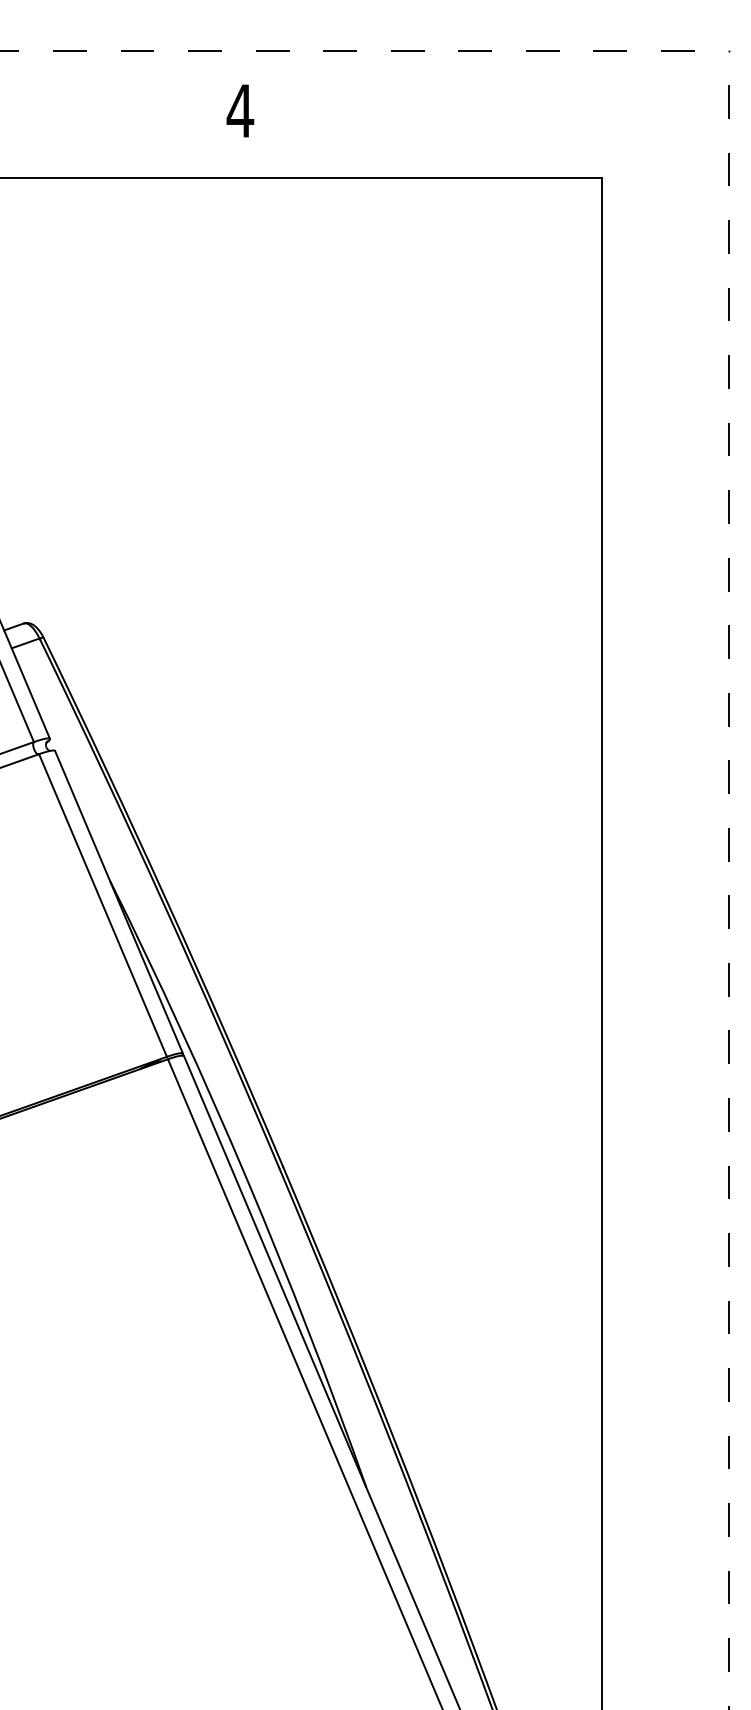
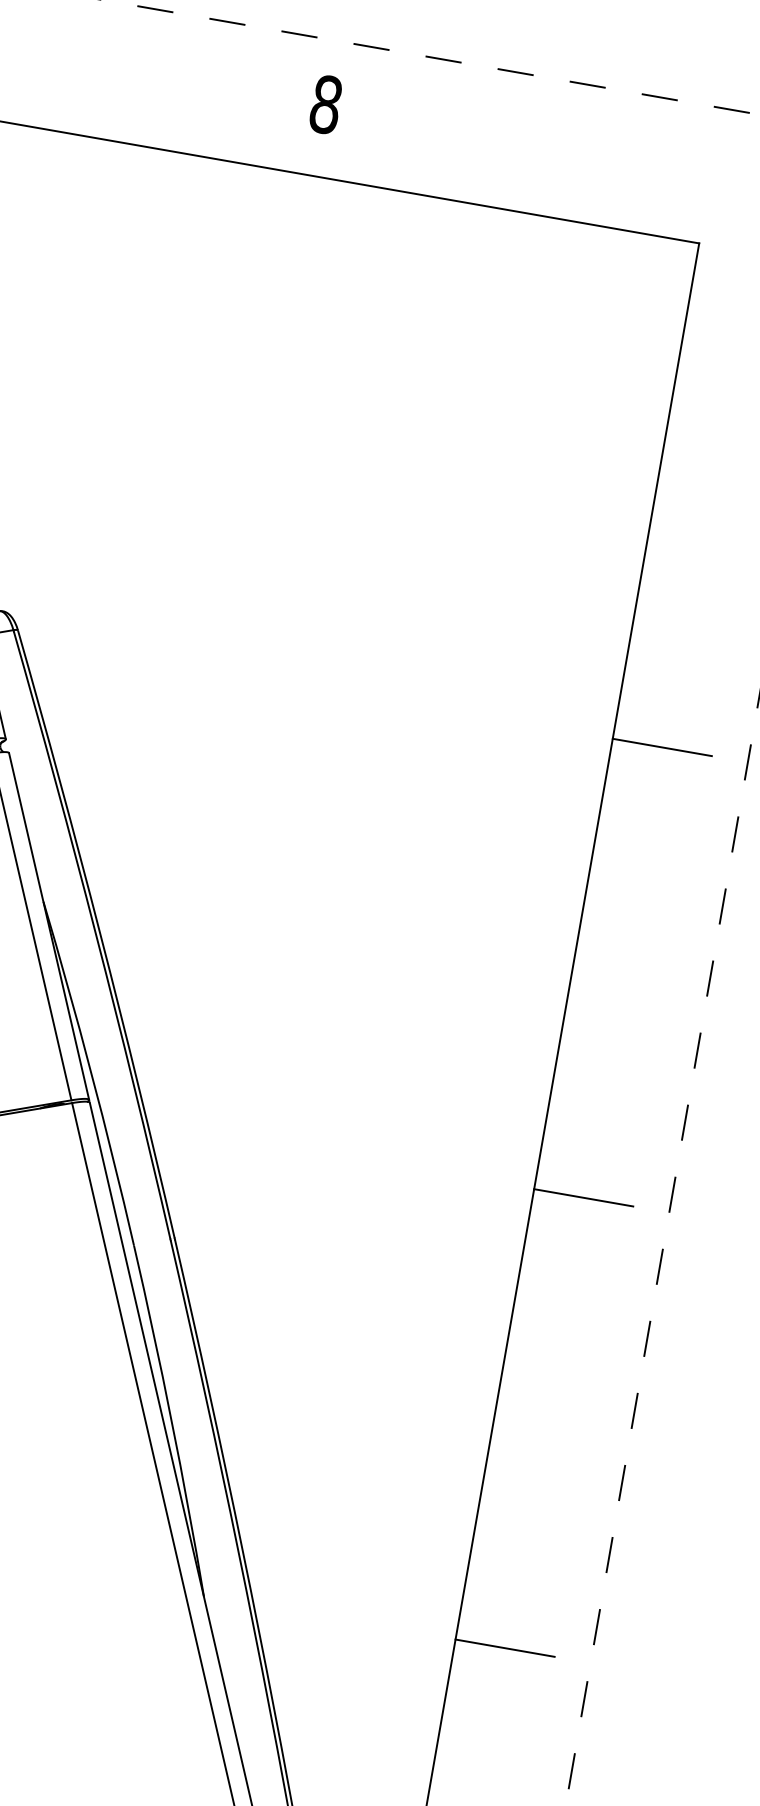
text: (240, 110) -> (326, 104), 4 -> 8
line: (647, 642) -> (661, 747), added
line: (647, 1064) -> (582, 1197), added
line: (647, 1486) -> (504, 1648), added

